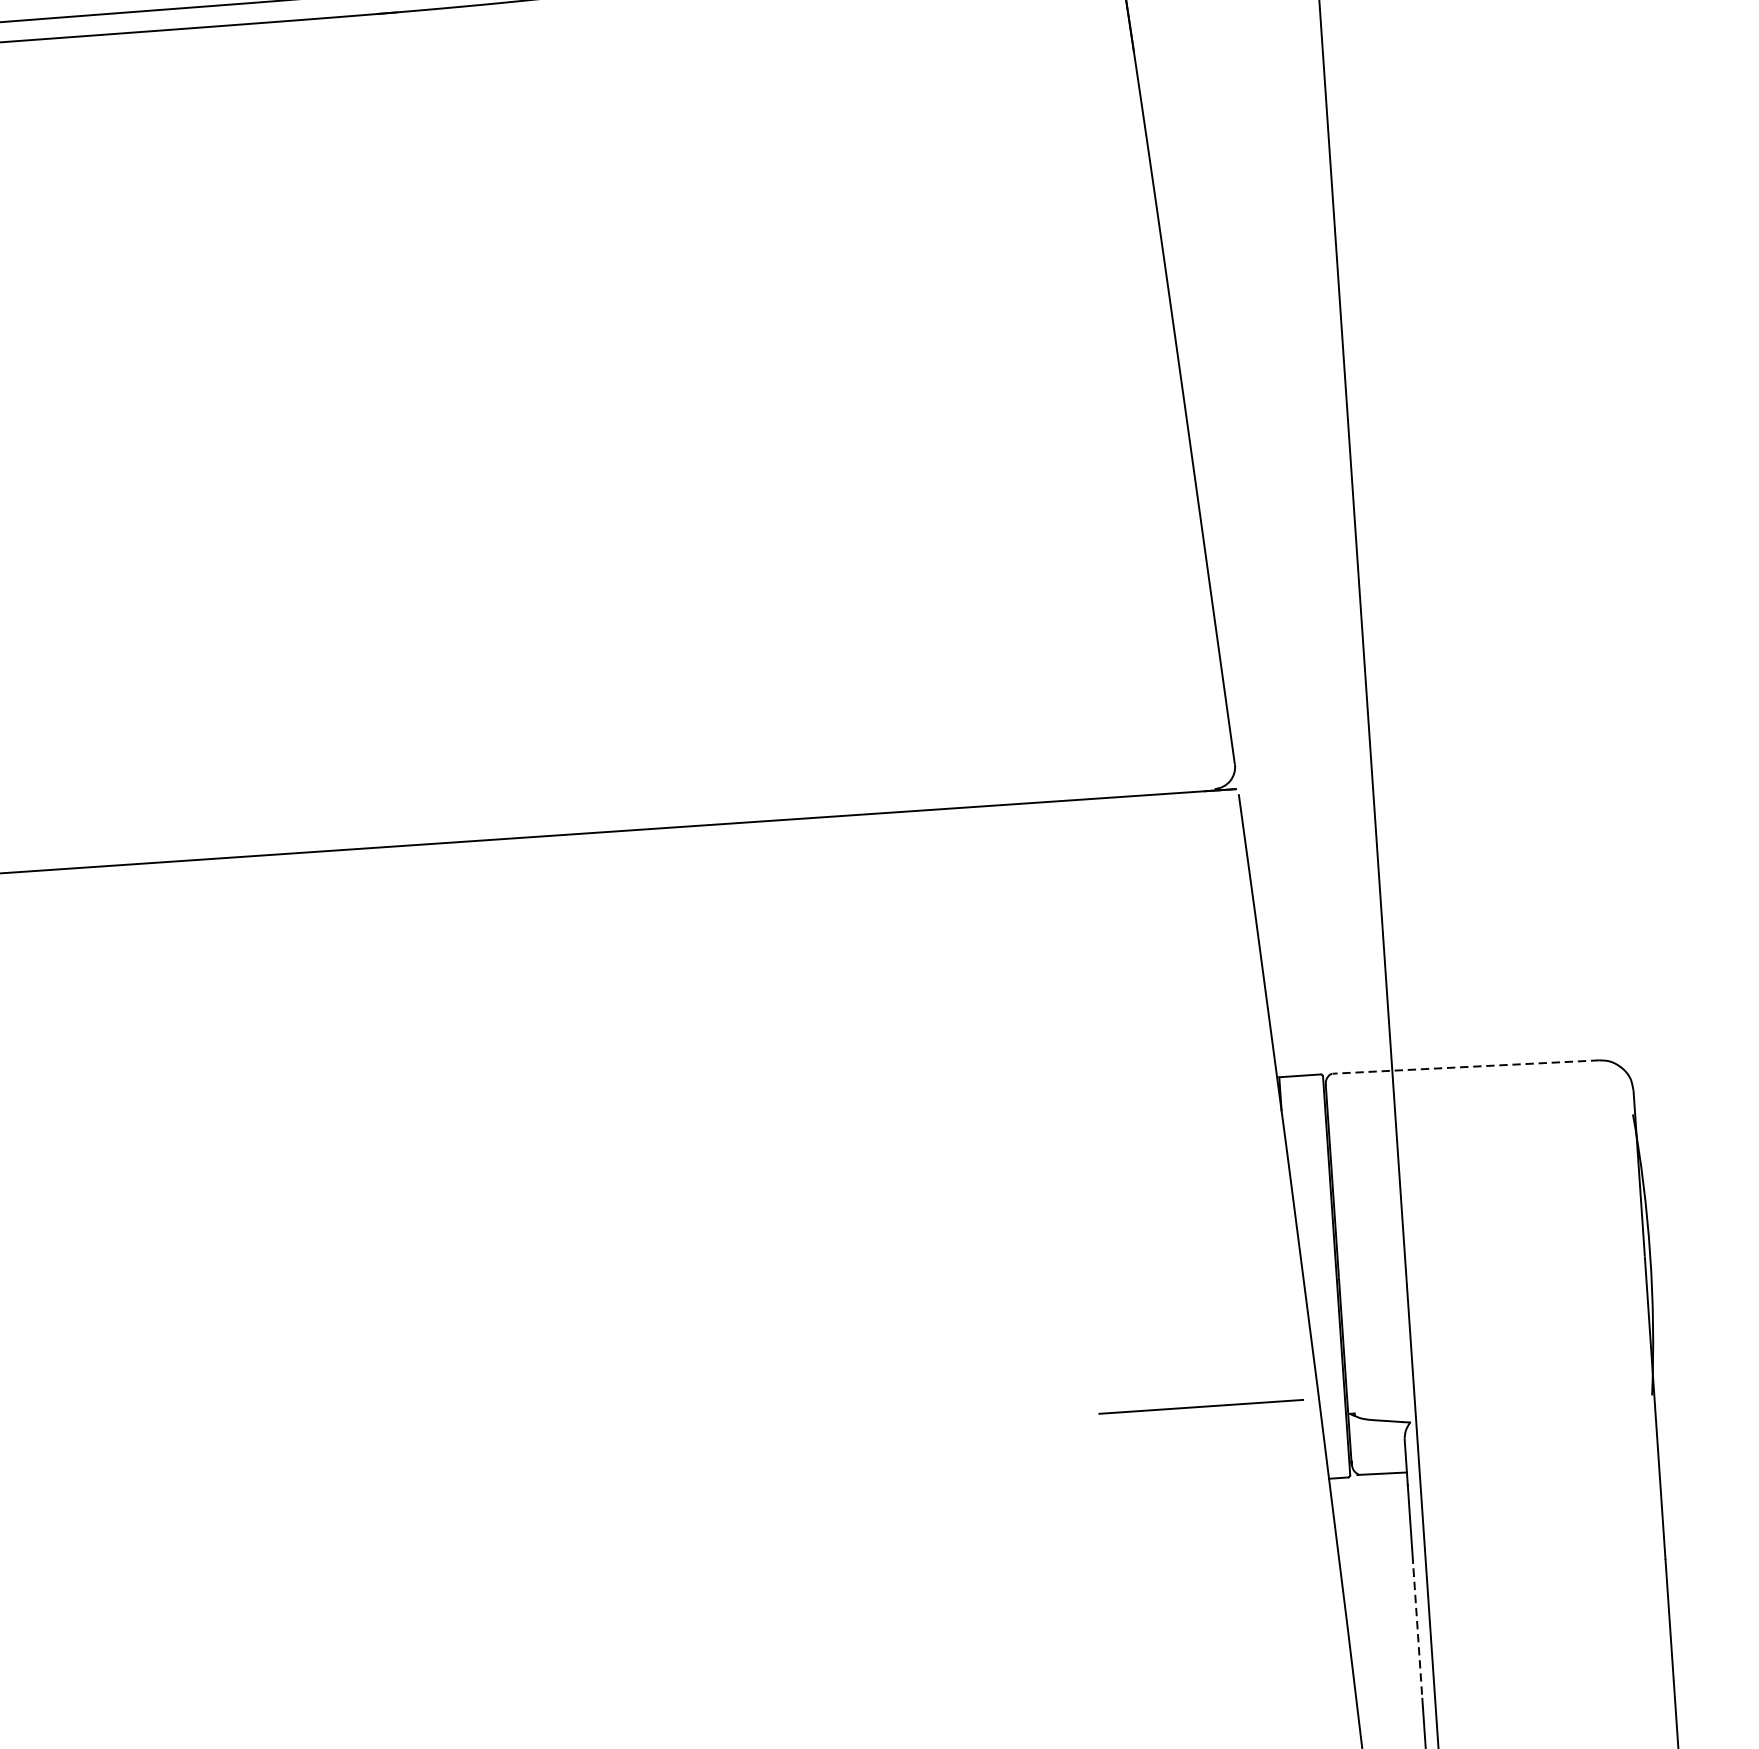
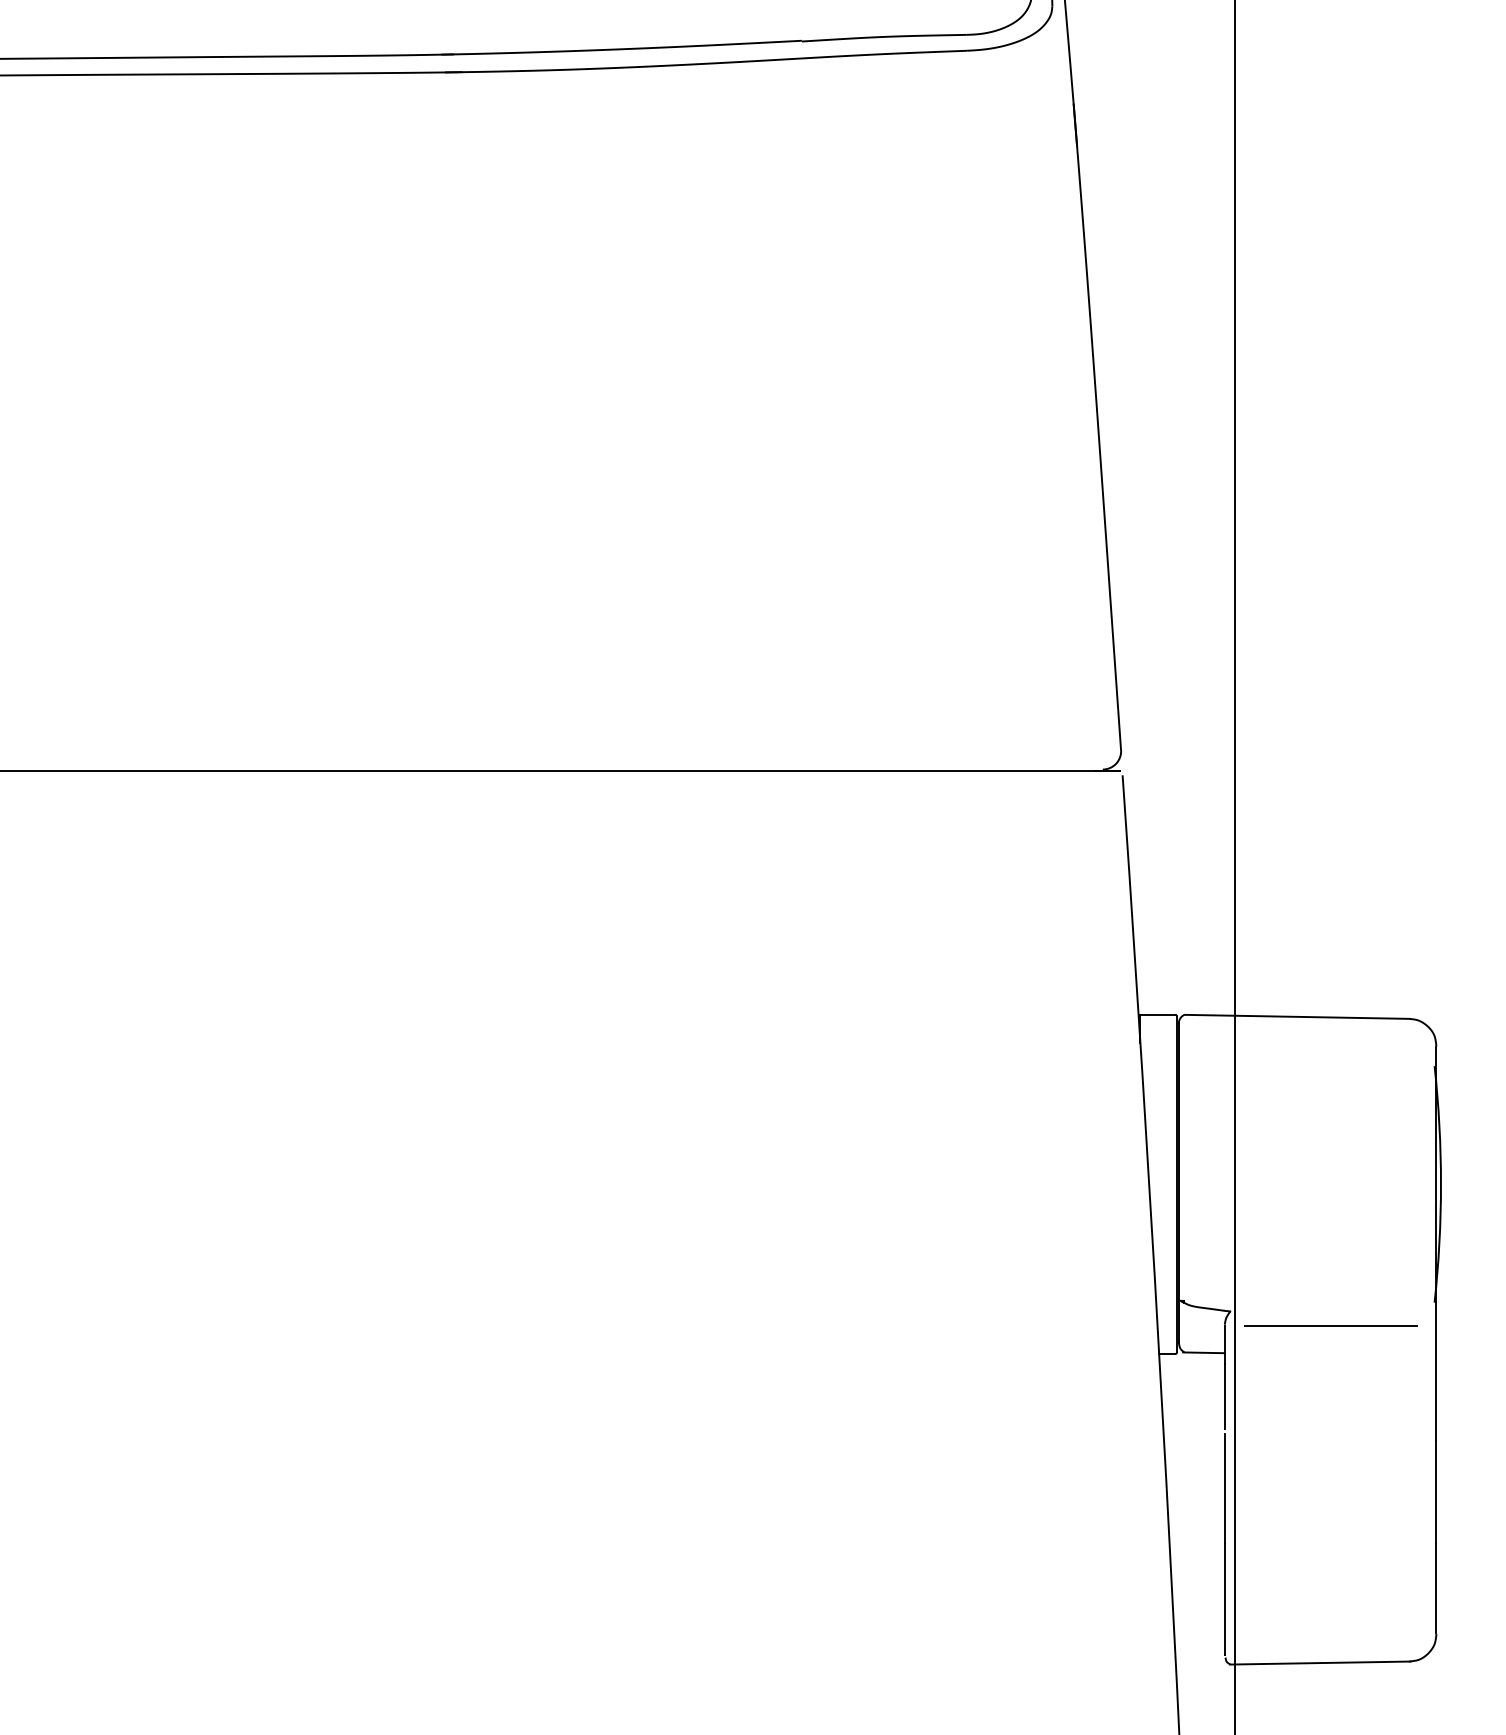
line: (1464, 1066) -> (1296, 1016), dashed -> solid
line: (1200, 1405) -> (1330, 1325), moved
line: (1417, 1634) -> (1224, 1489), dashed -> solid

